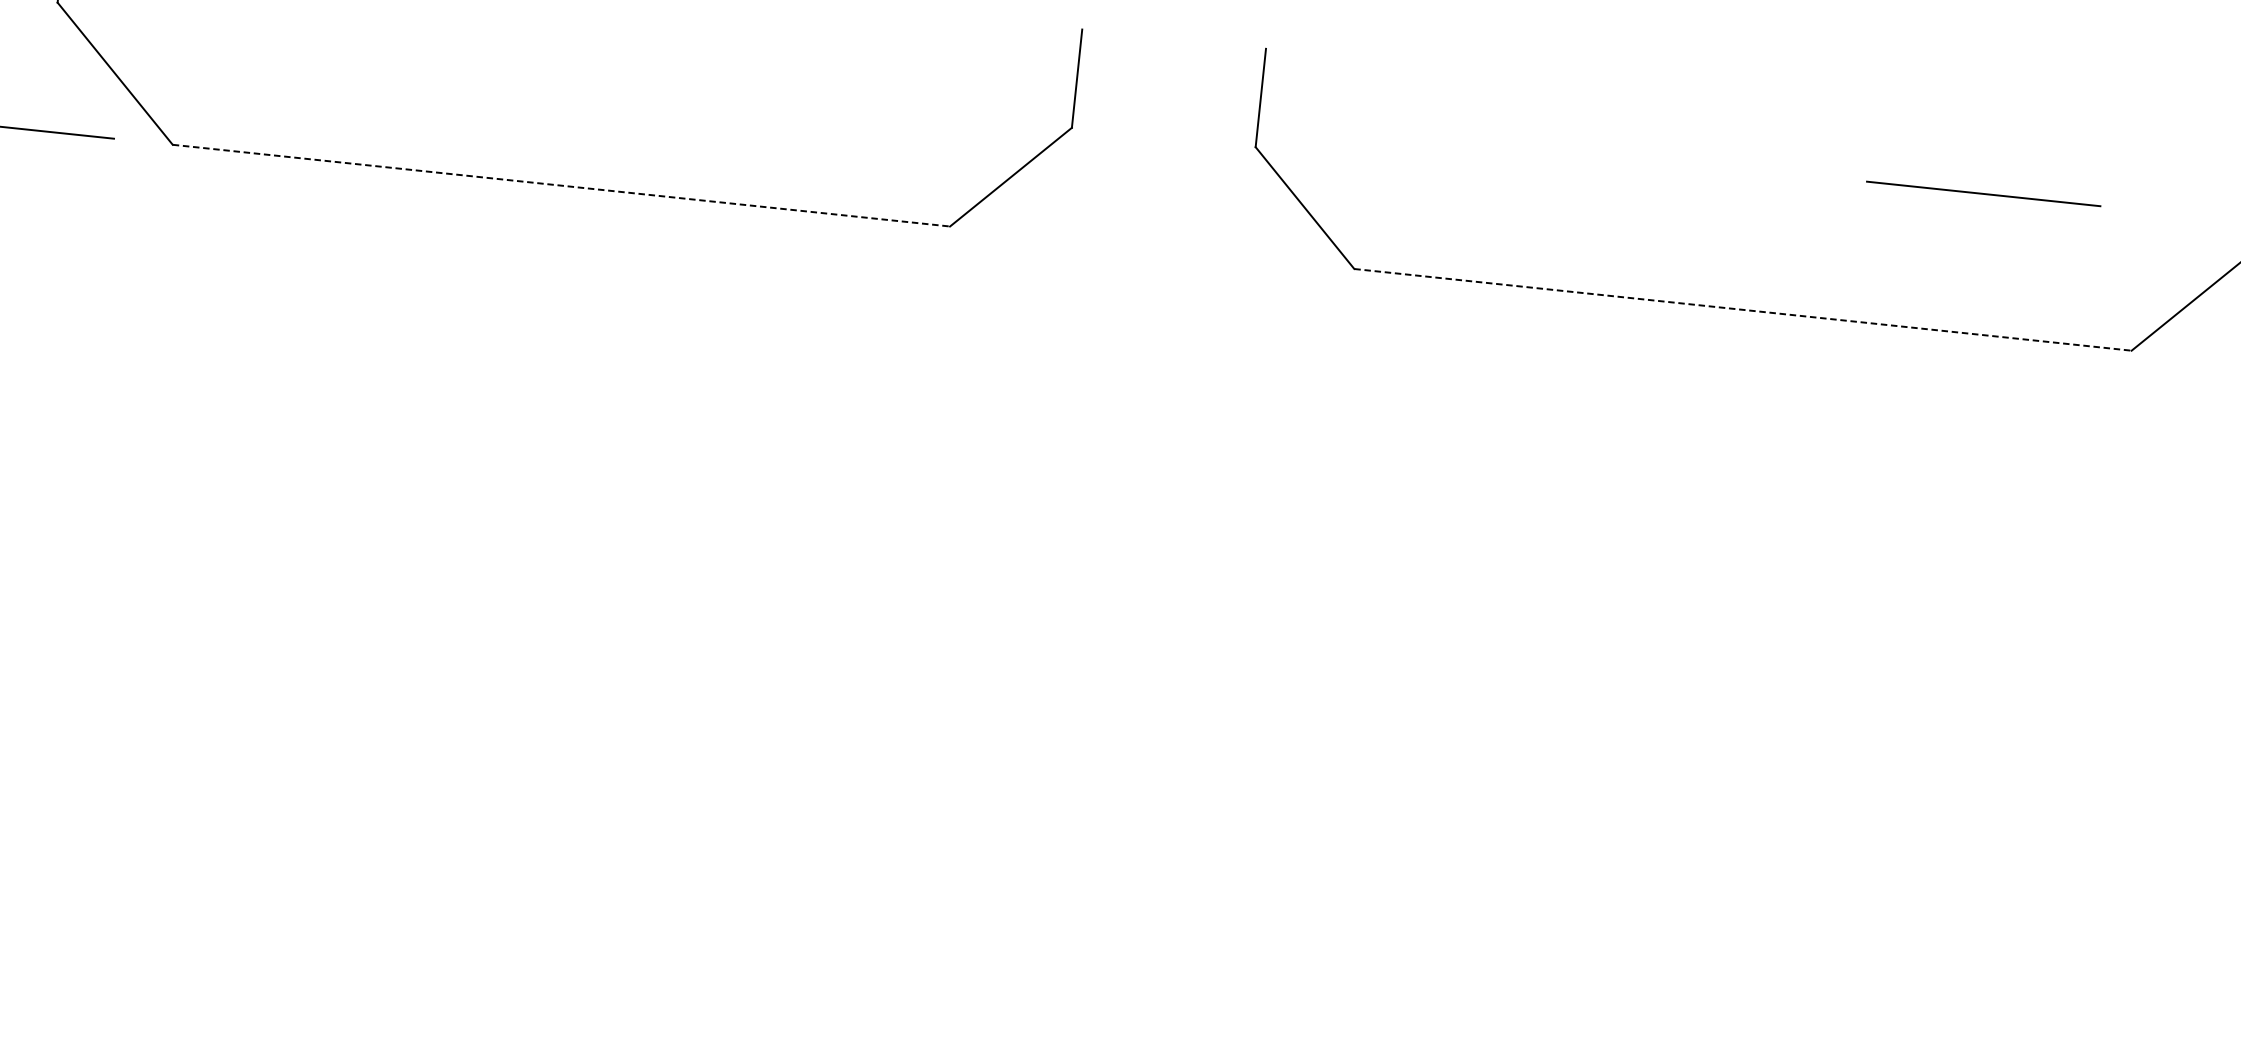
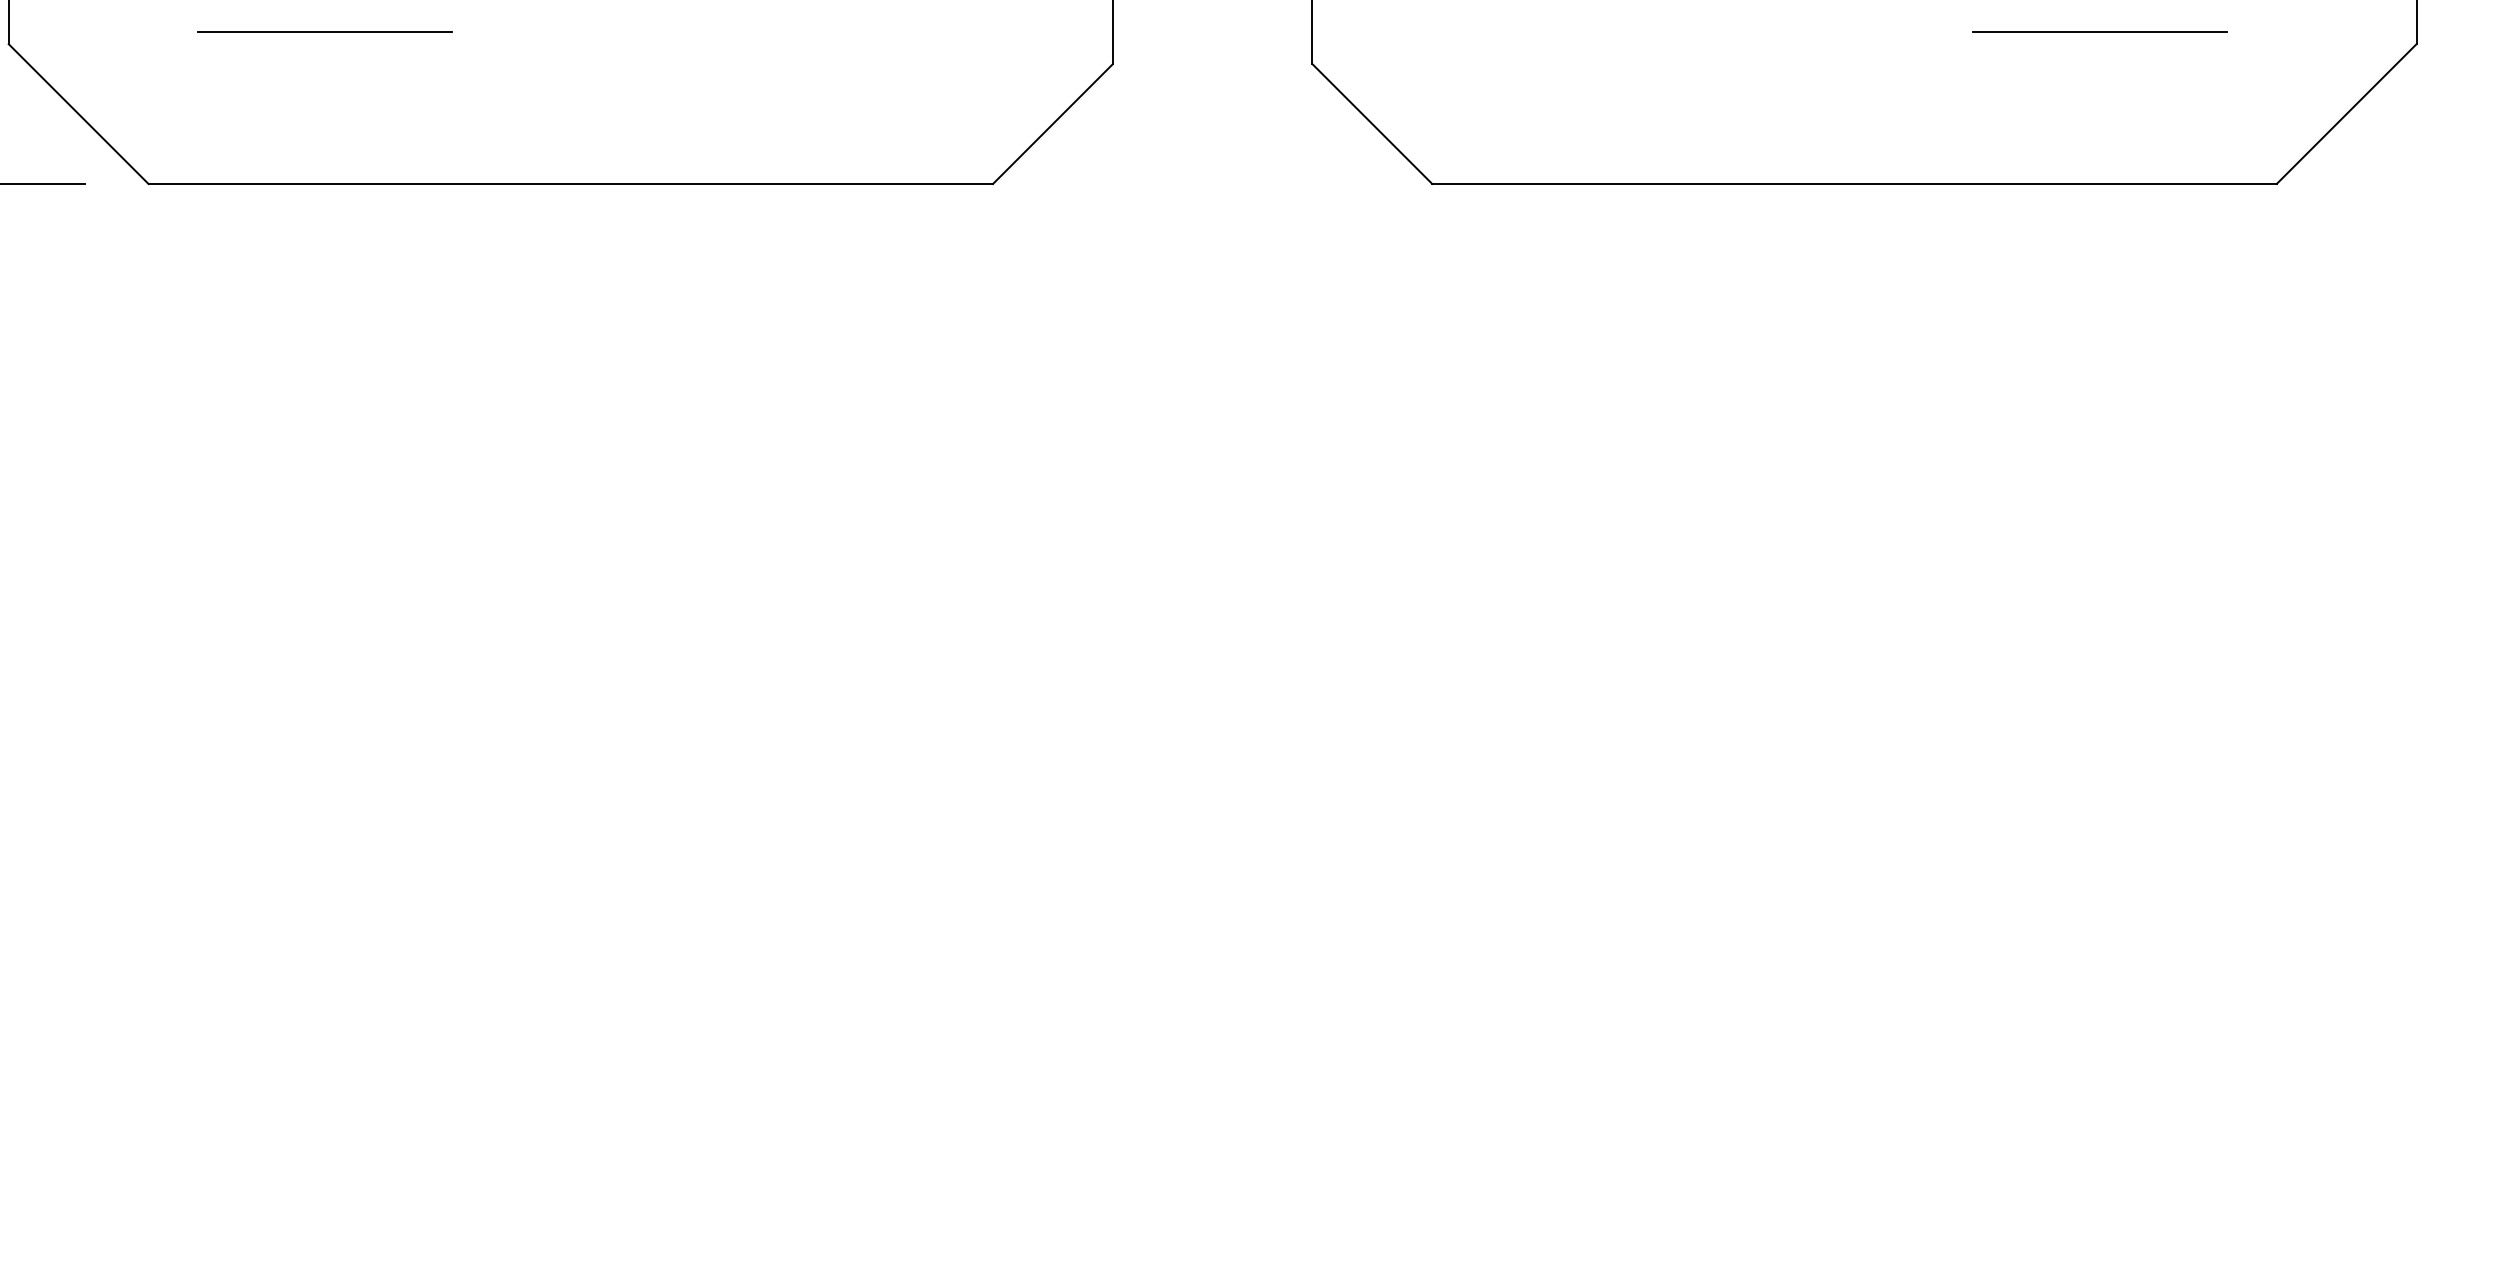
line: (349, 21) -> (324, 31), added
line: (562, 185) -> (571, 183), dashed -> solid
line: (1743, 309) -> (1855, 183), dashed -> solid

